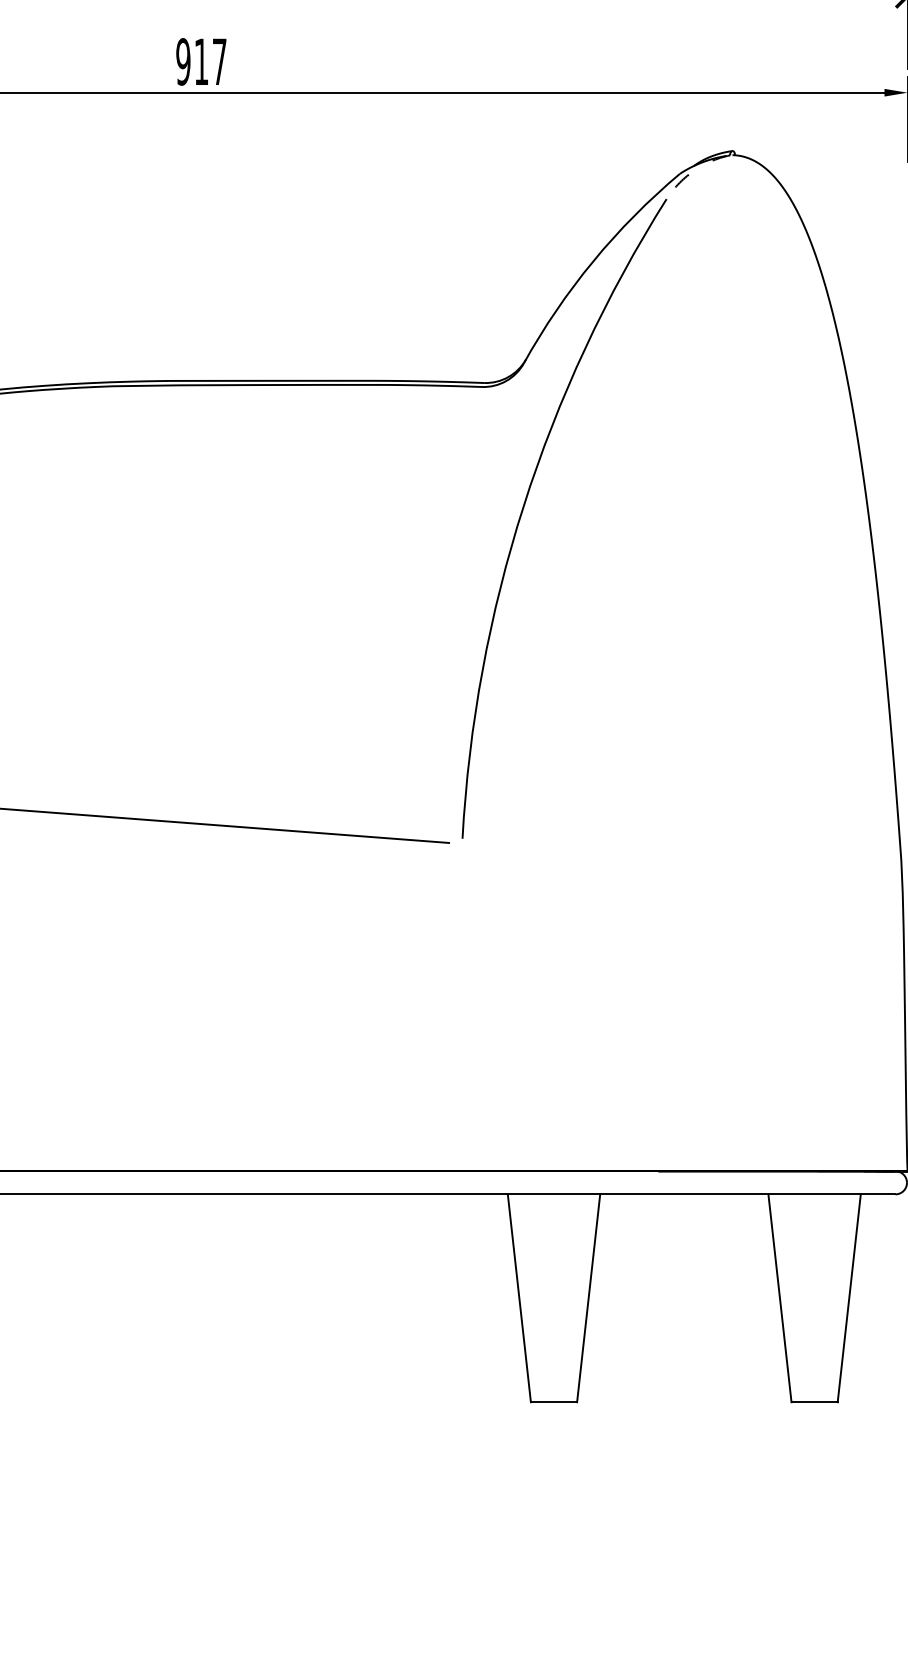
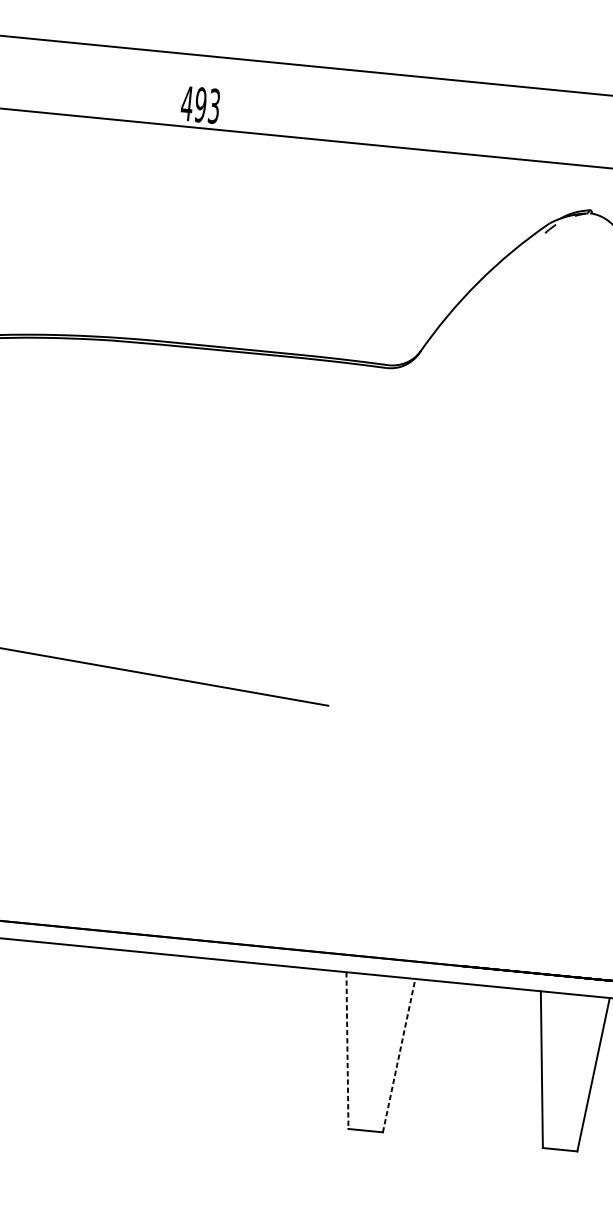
text: (200, 61) -> (200, 104), 917 -> 493
arc: (525, 504) -> (410, 458), removed
line: (519, 1298) -> (347, 1050), solid -> dashed
line: (588, 1298) -> (399, 1055), solid -> dashed

